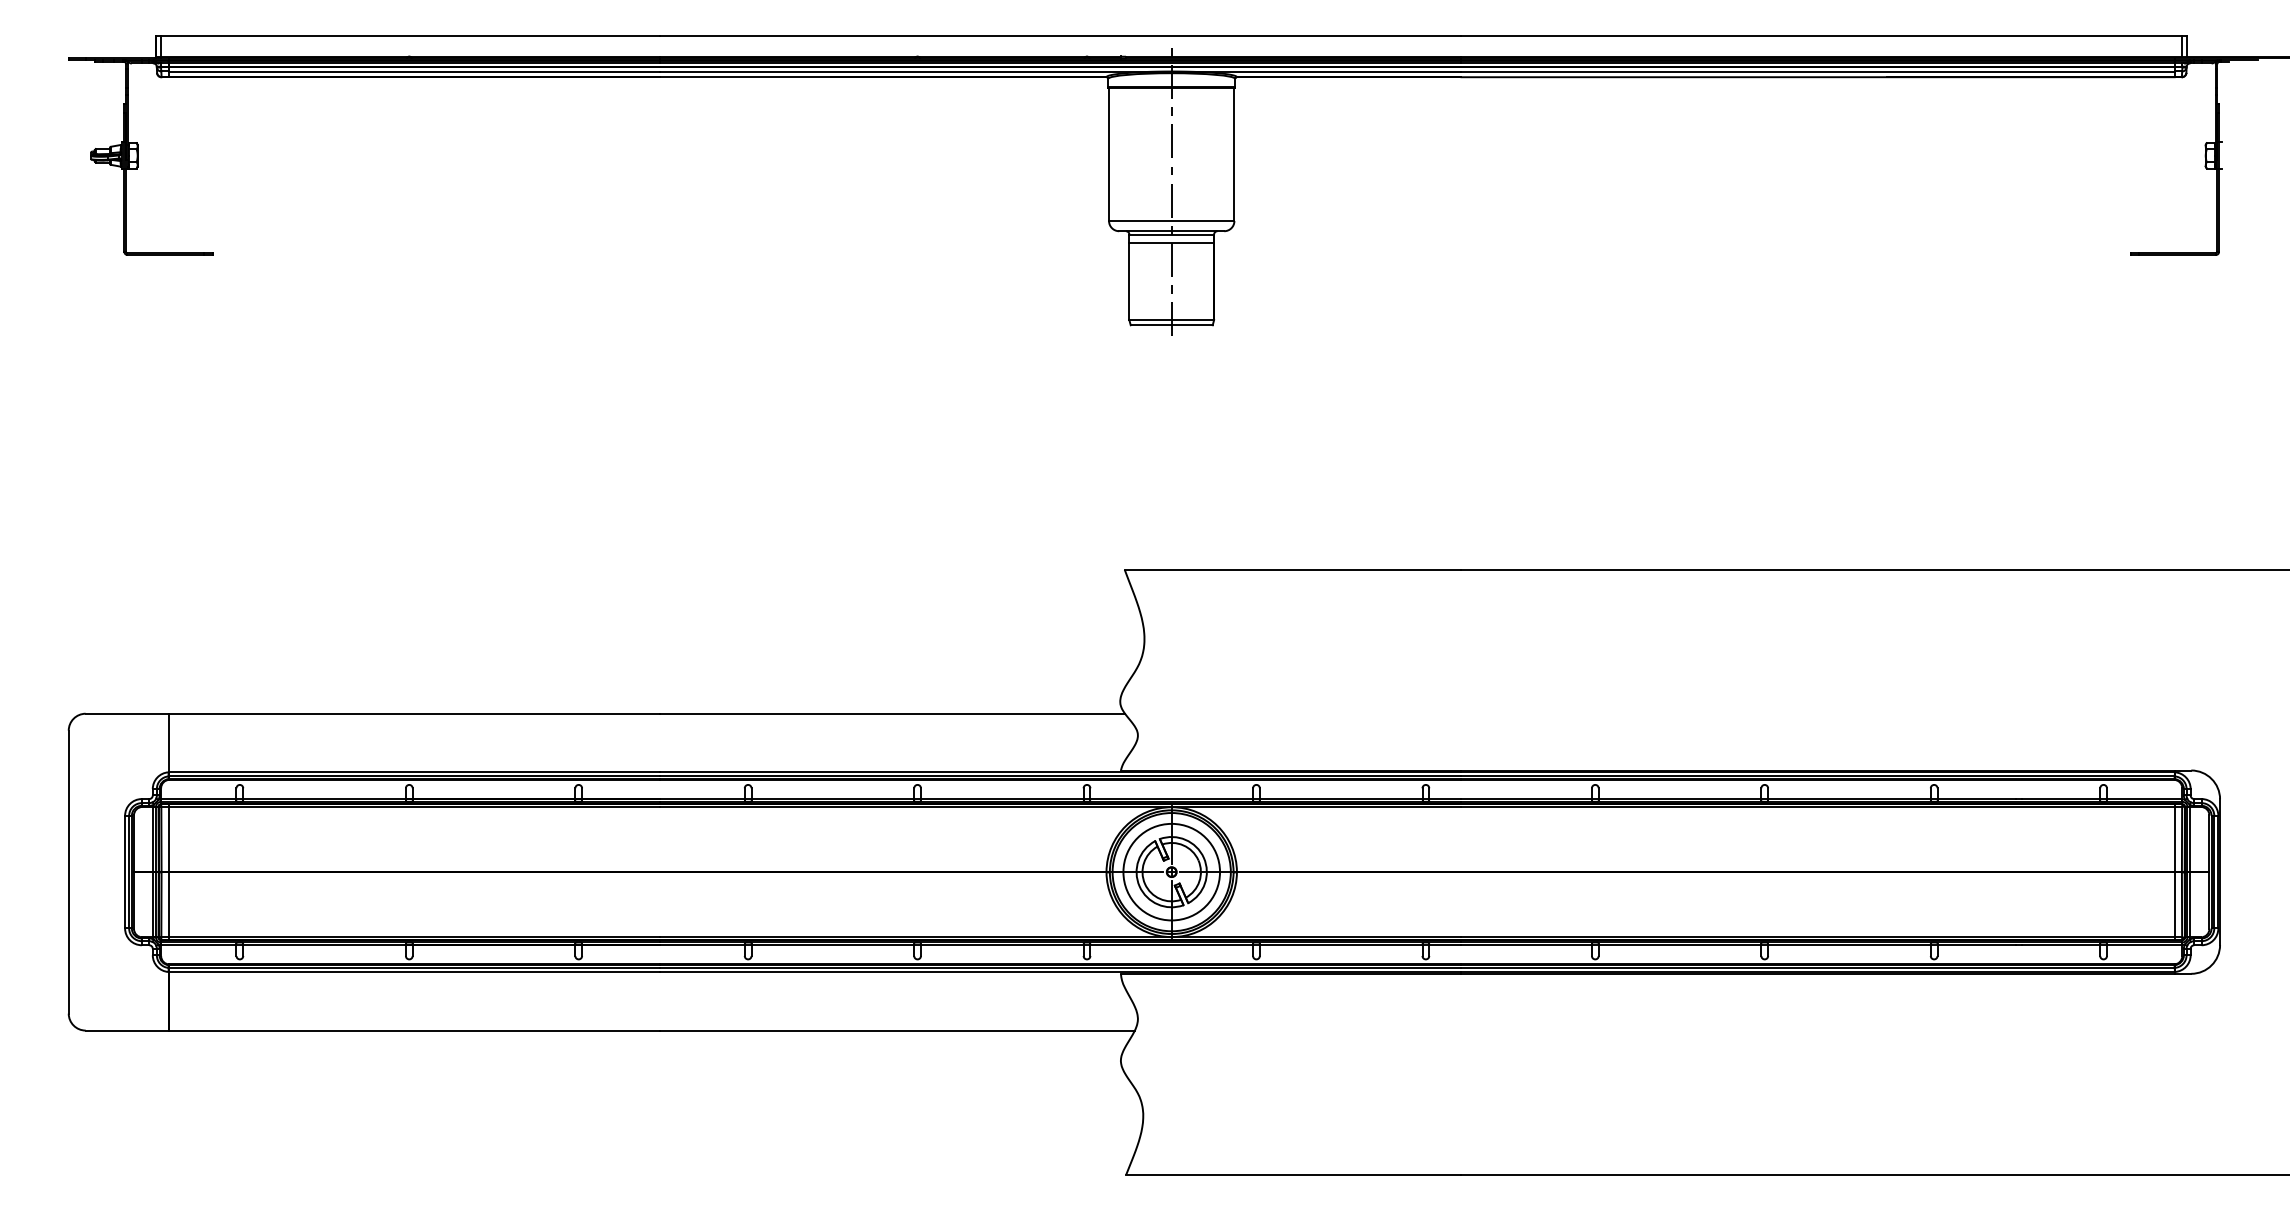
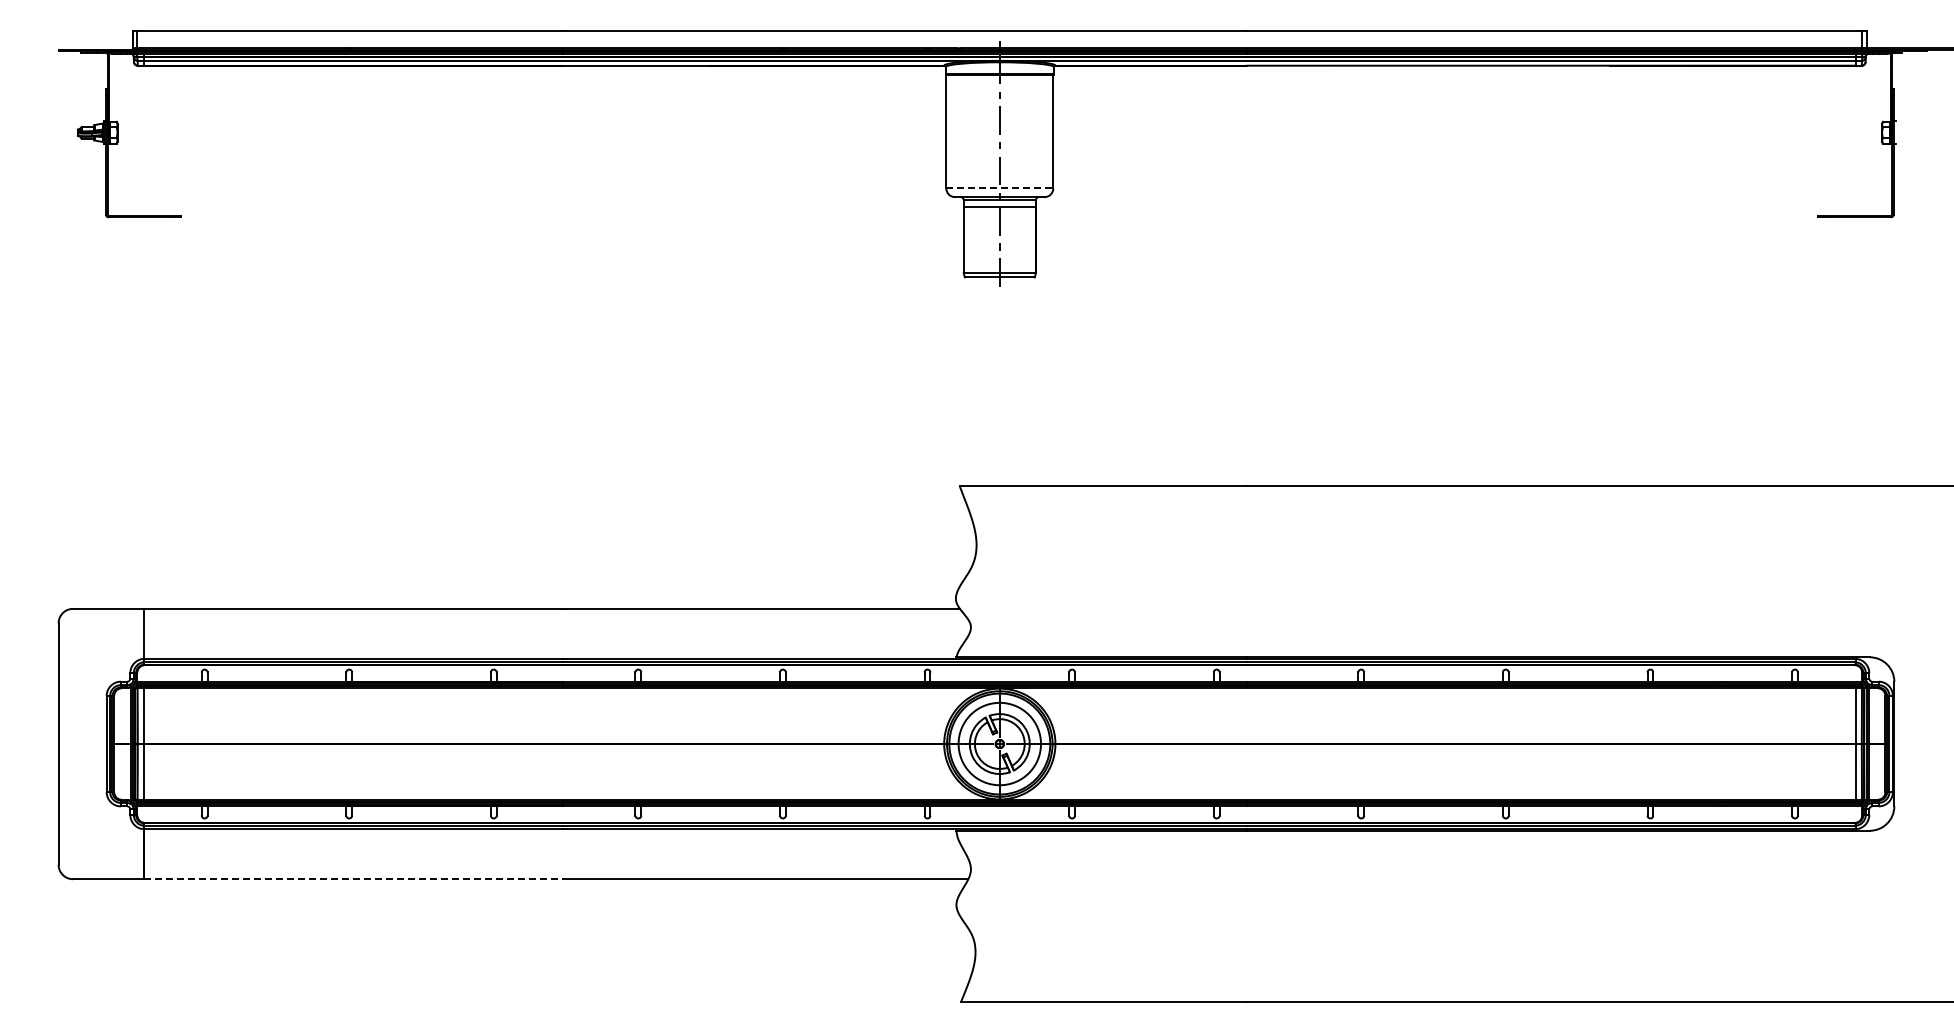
line: (1172, 221) -> (1000, 188), solid -> dashed
line: (414, 1030) -> (353, 879), solid -> dashed

